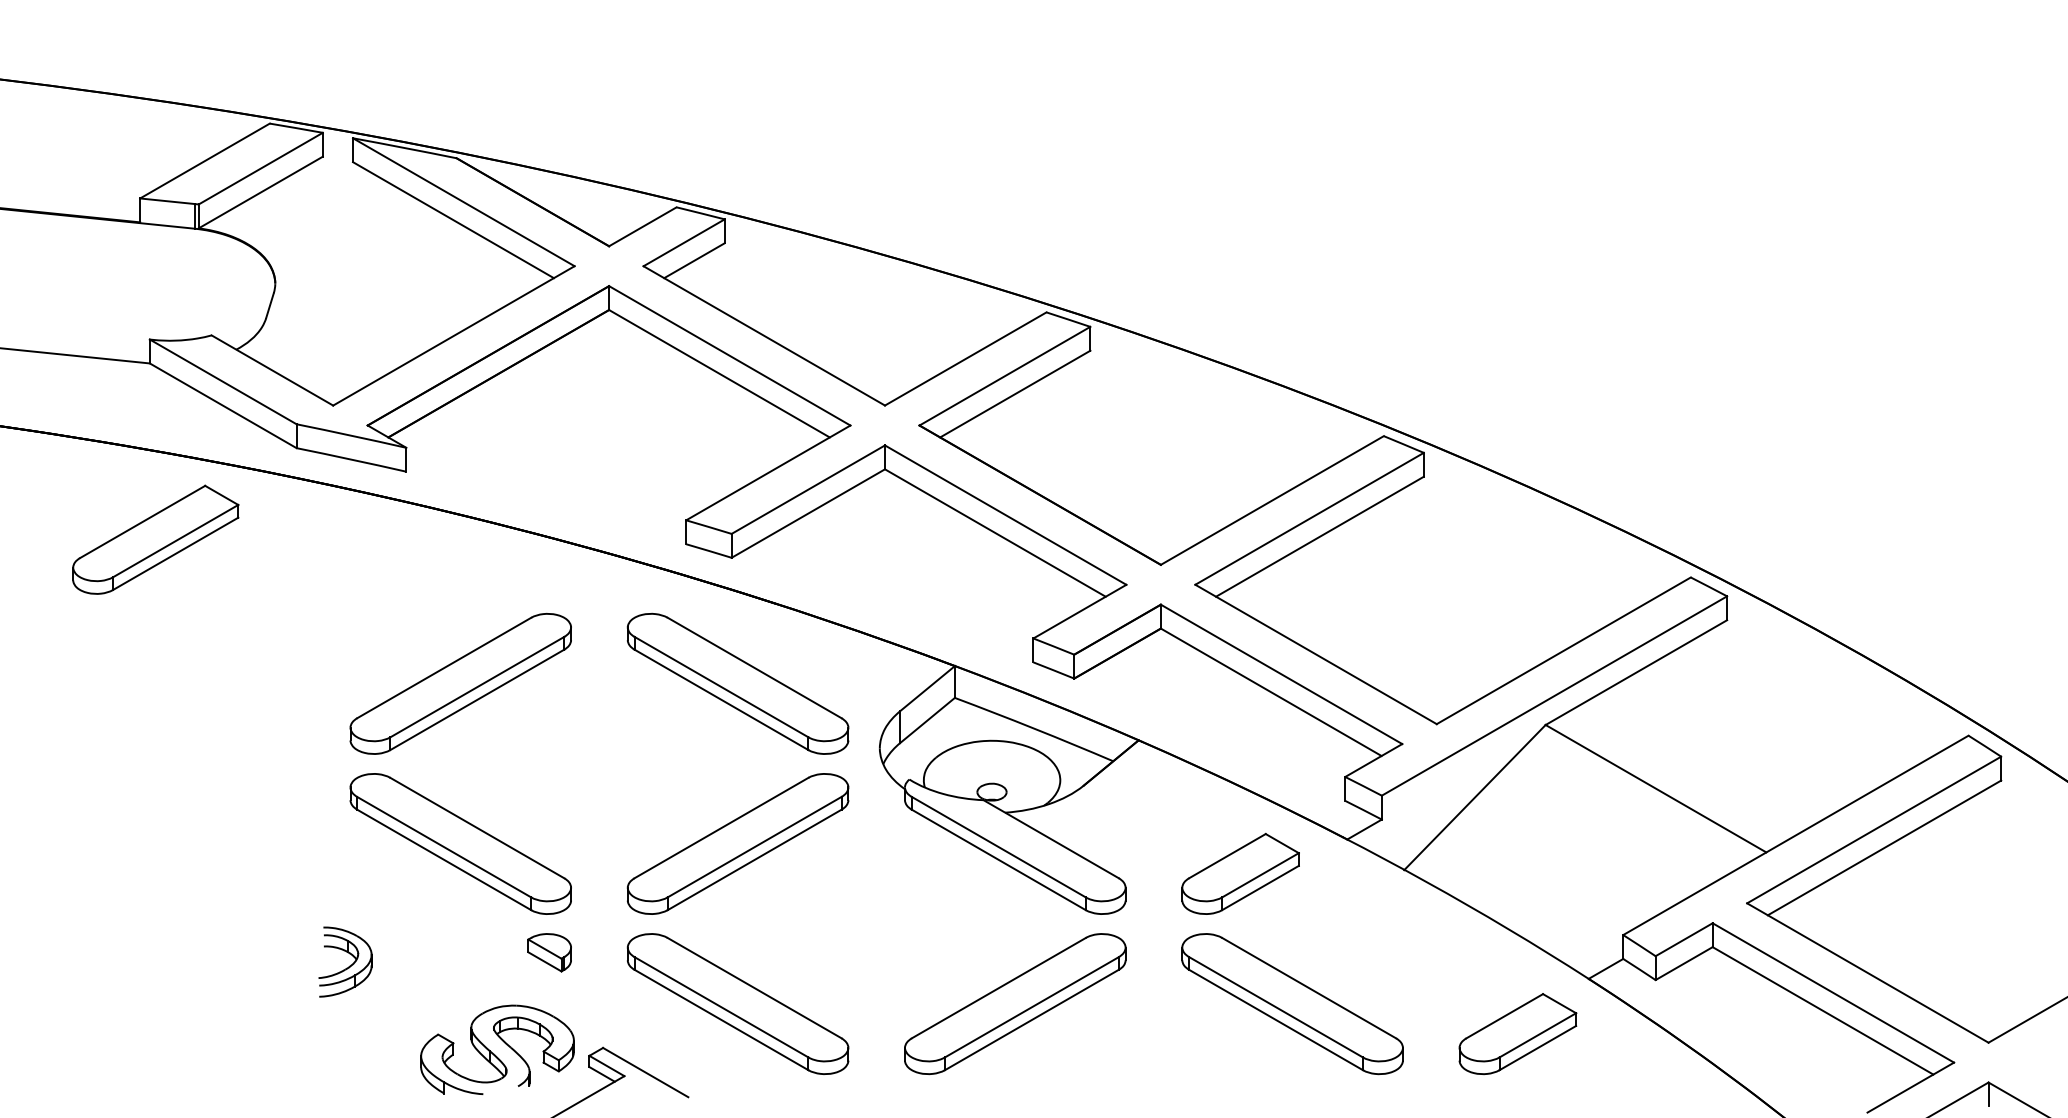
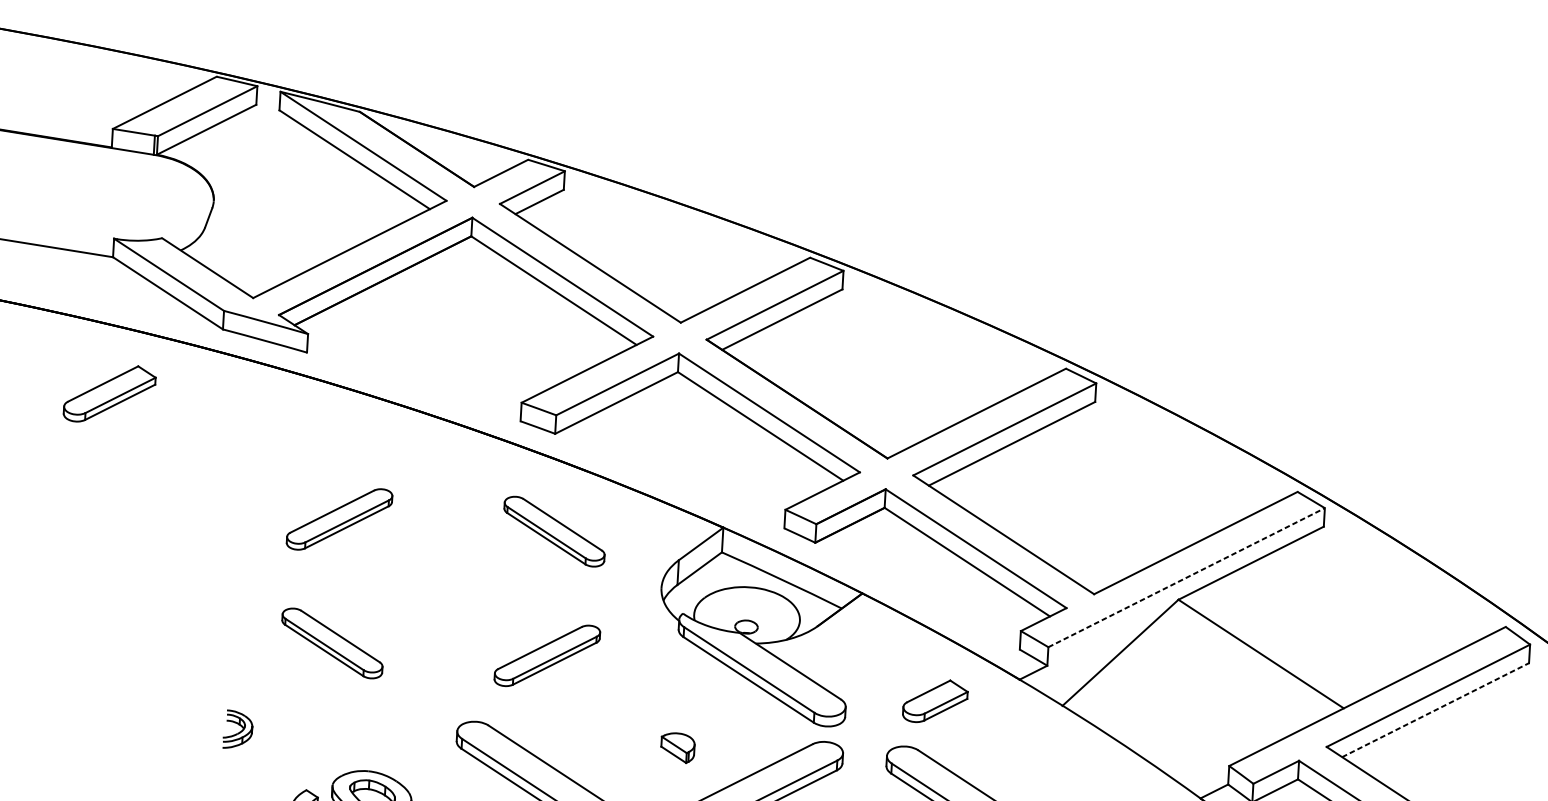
part: (155, 539) -> (109, 393), size x0.7
part: (460, 683) -> (339, 519), size x0.6
part: (737, 683) -> (554, 531), size x0.6
line: (1554, 695) -> (1186, 577), solid -> dashed
part: (460, 843) -> (332, 643), size x0.6
part: (737, 843) -> (546, 655), size x0.6
line: (1884, 847) -> (1435, 709), solid -> dashed
part: (1240, 873) -> (935, 701), size x0.7
part: (549, 952) -> (677, 747), moved
part: (345, 961) -> (237, 729), size x0.7

